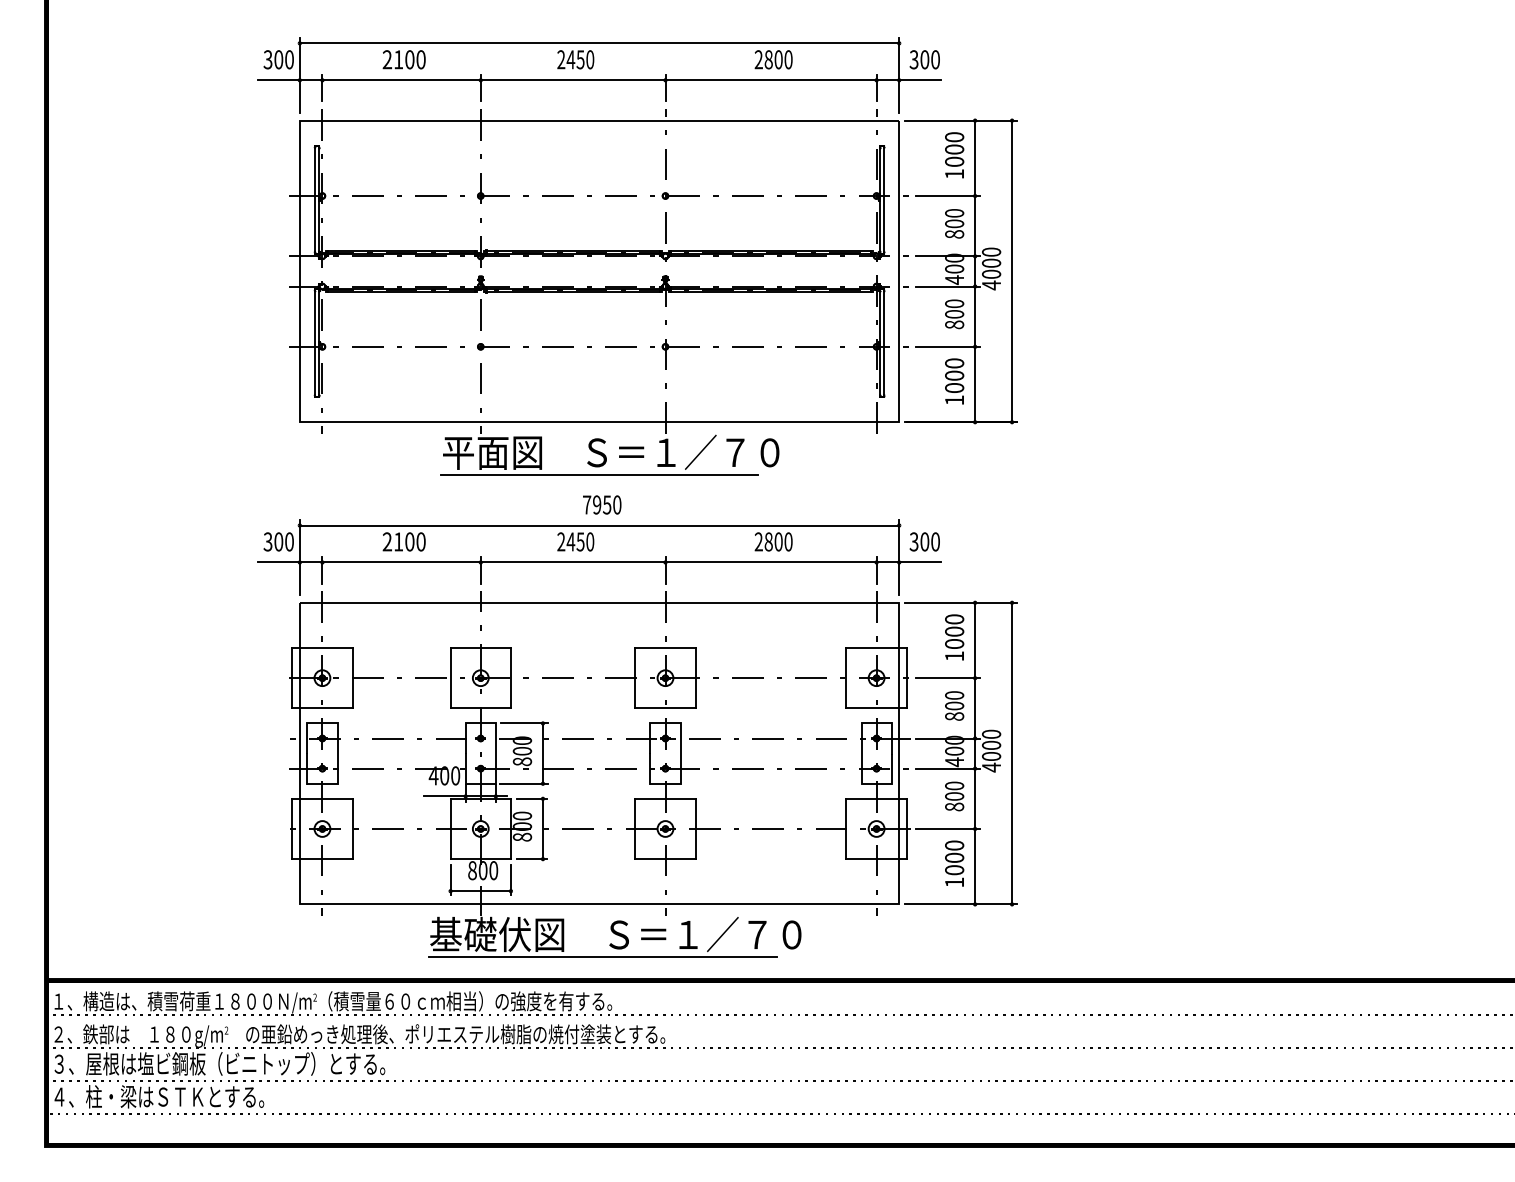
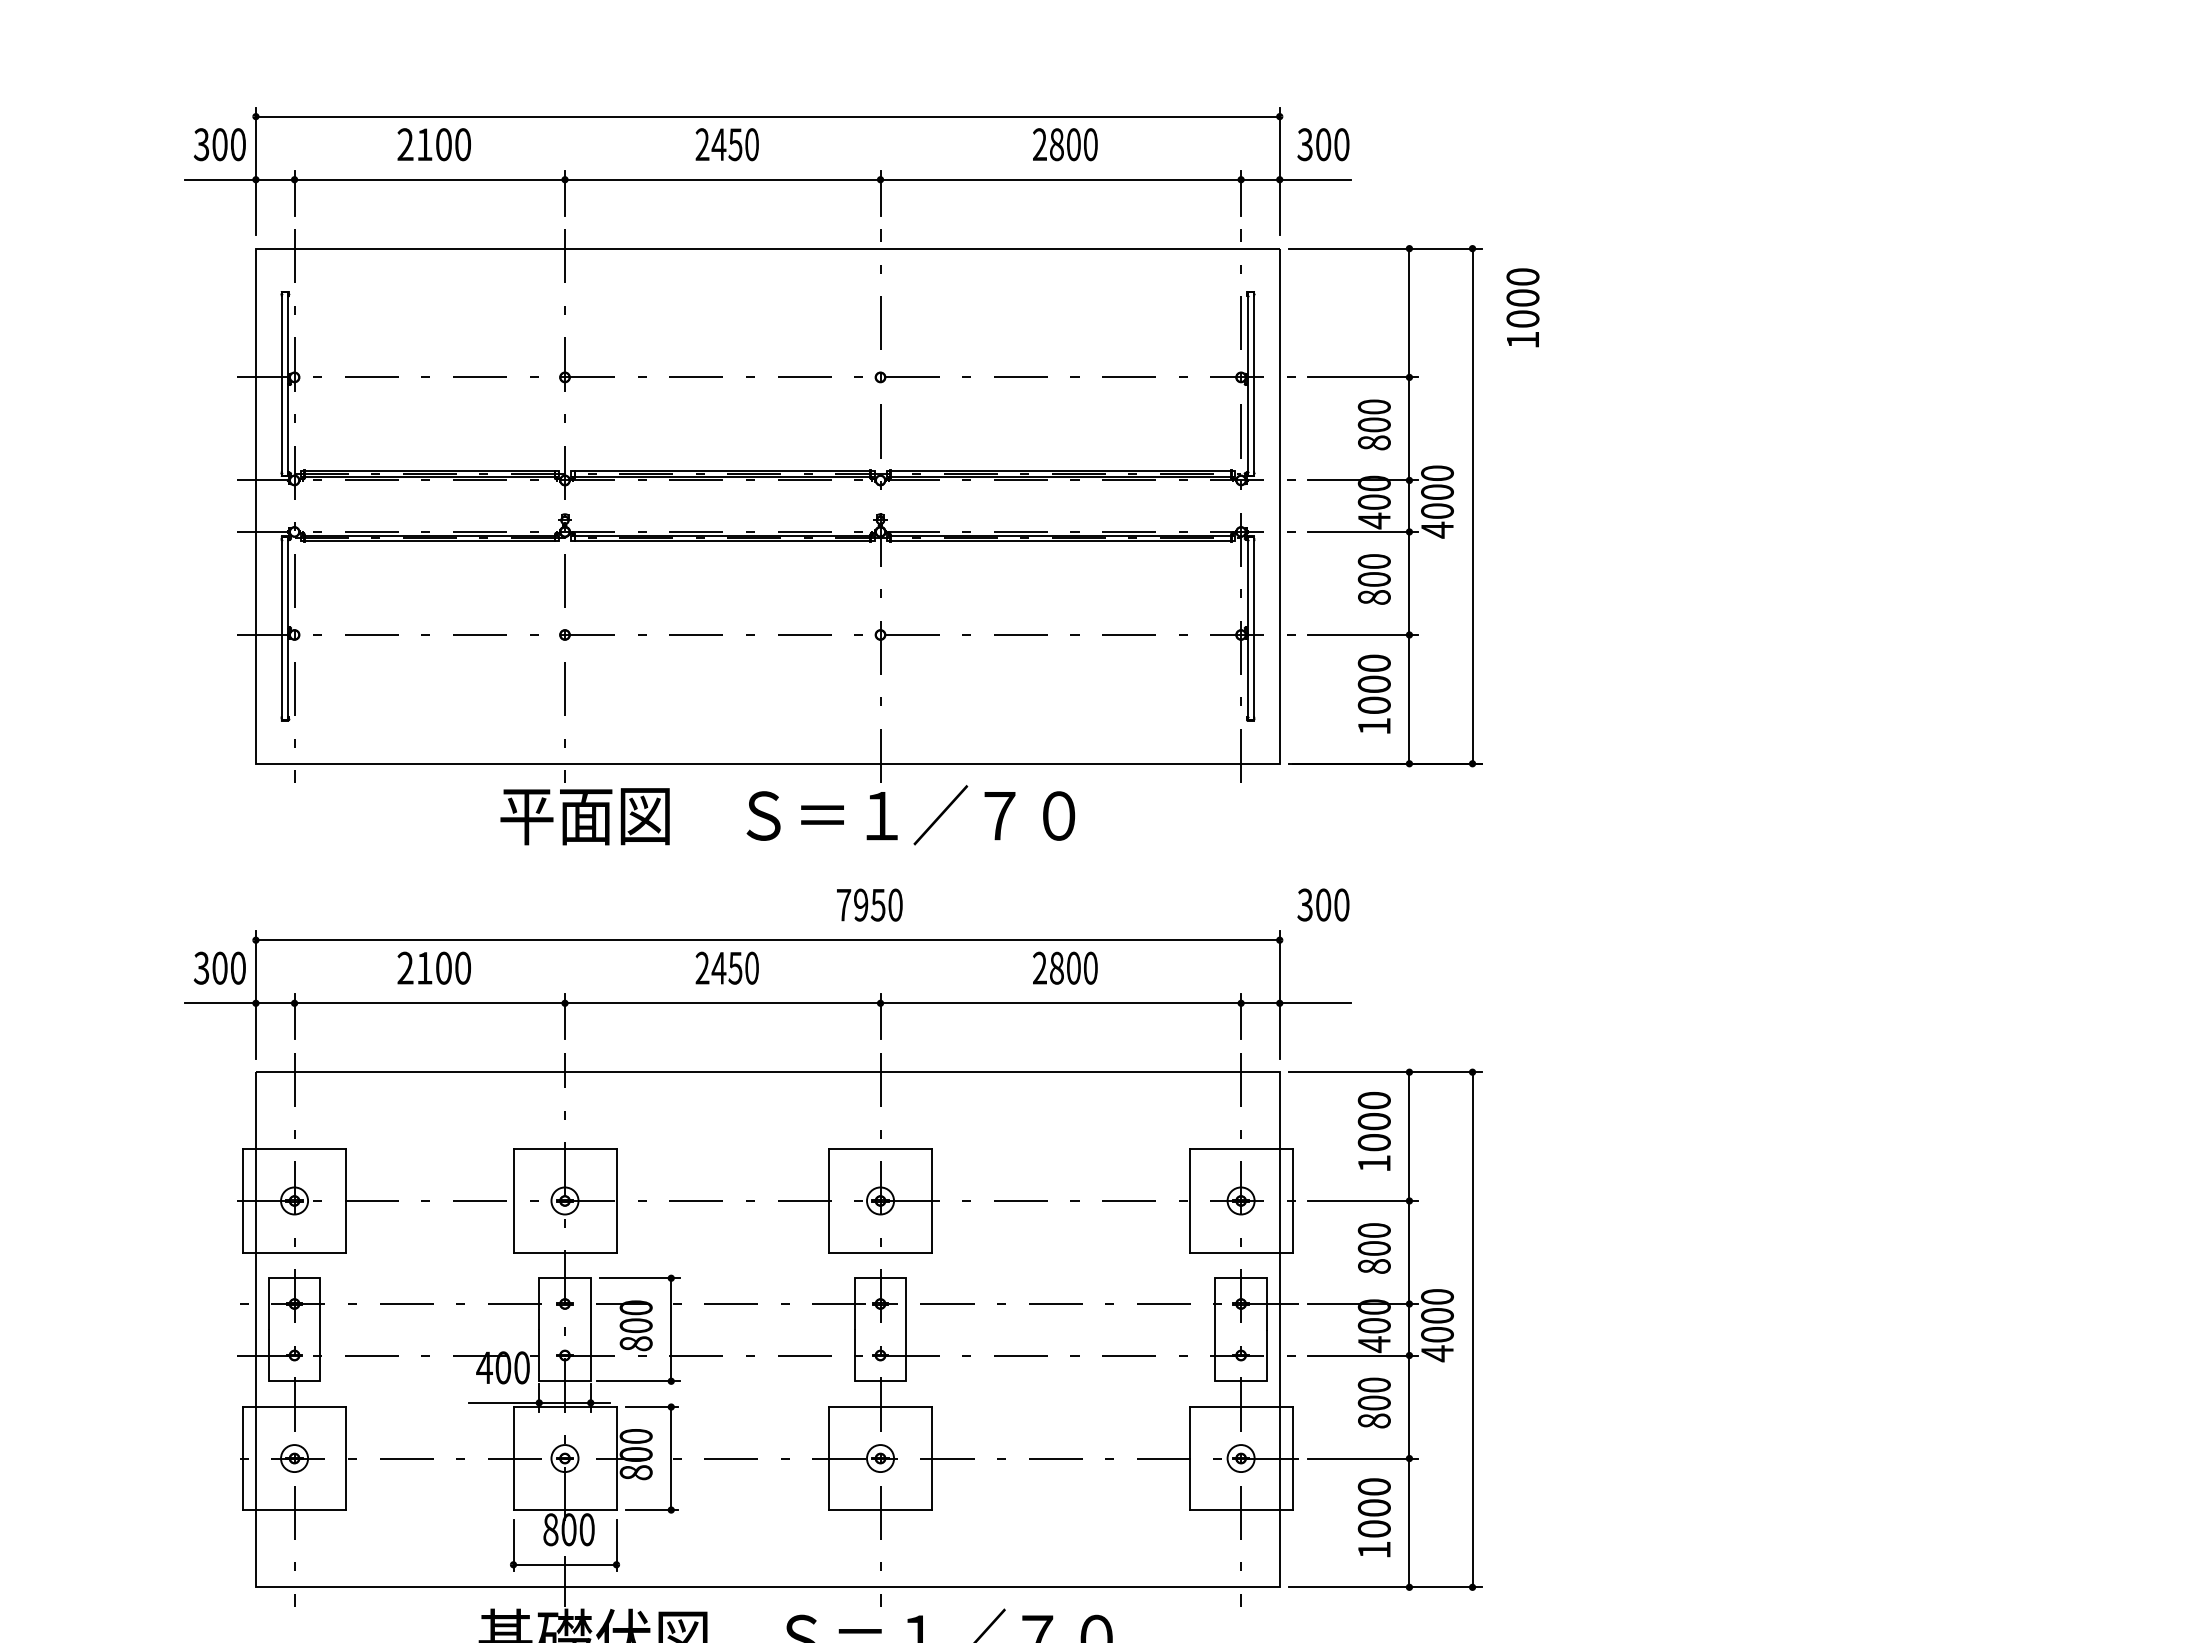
text: (954, 155) -> (1522, 308), moved
line: (599, 475) -> (767, 854), removed
text: (602, 504) -> (870, 904), moved
text: (924, 541) -> (1322, 904), moved

